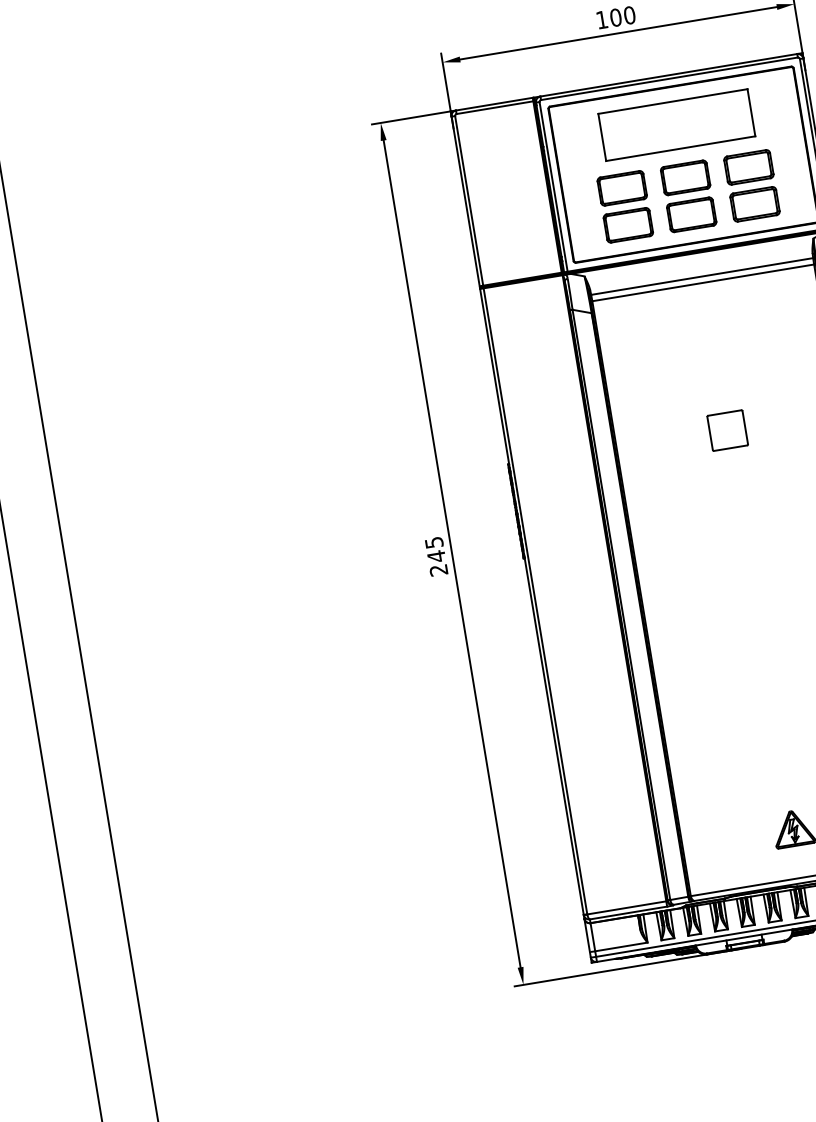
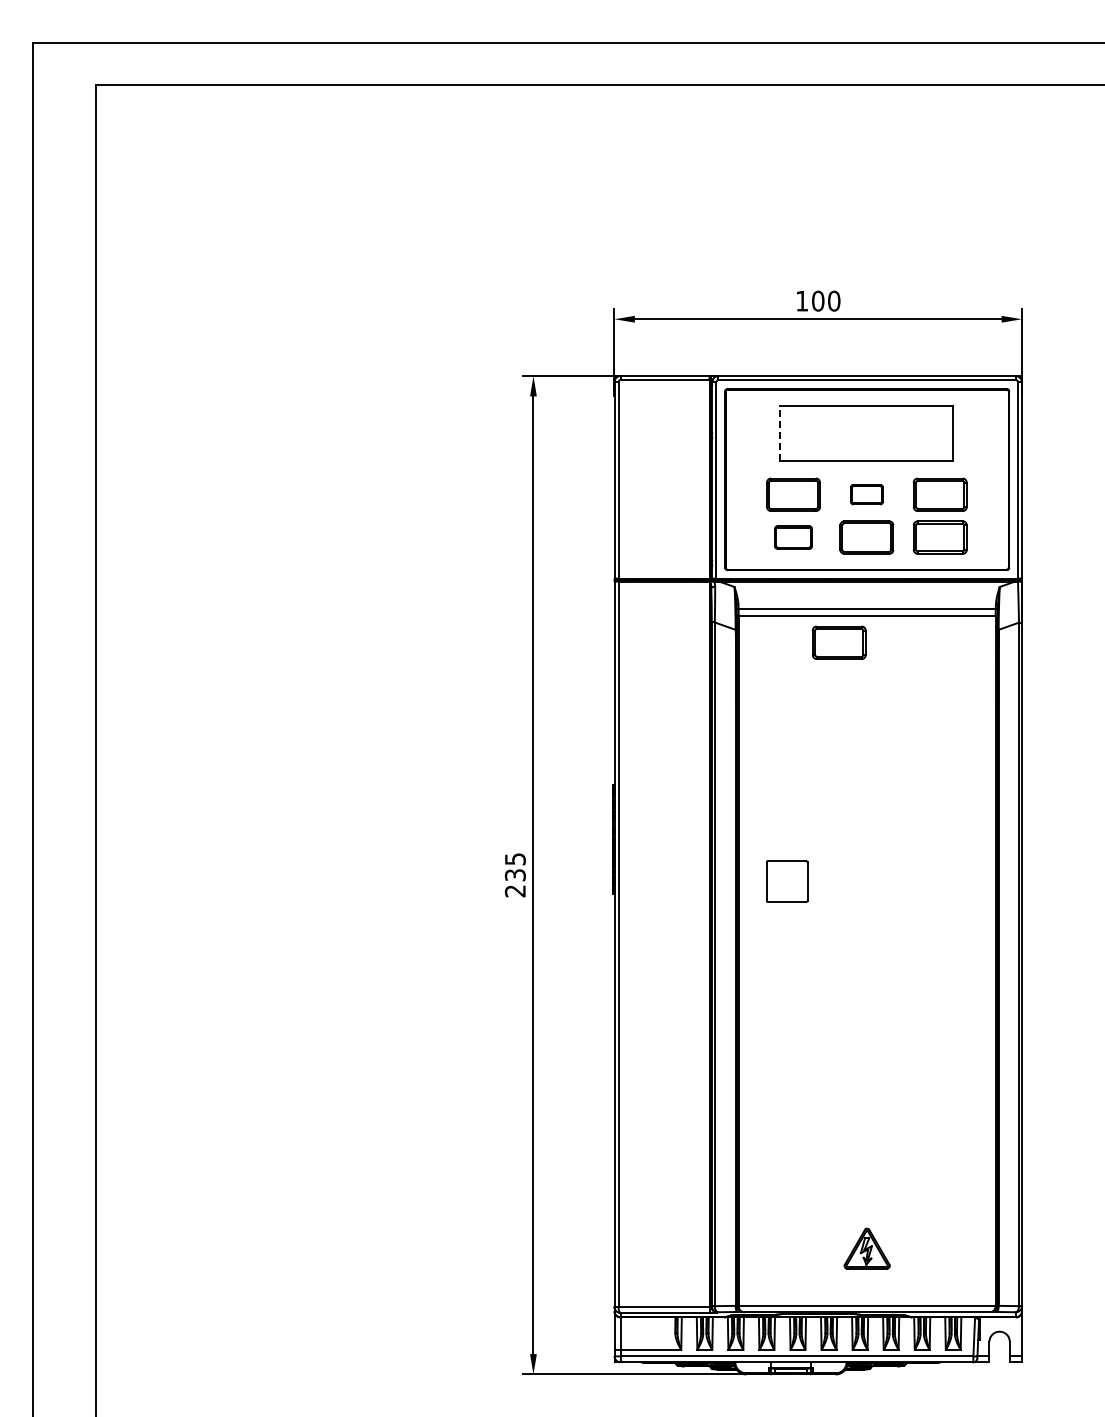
line: (602, 137) -> (780, 433), solid -> dashed
part: (685, 177) -> (866, 494), size x0.6
part: (628, 225) -> (793, 537), size x0.7
part: (682, 309) -> (838, 642), added
part: (727, 430) -> (787, 881), moved
text: (435, 556) -> (514, 874), 245 -> 235

